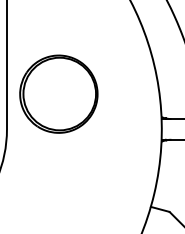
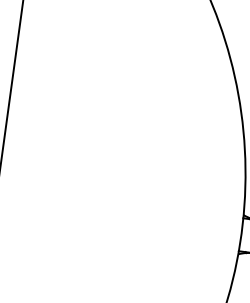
part: (58, 93) -> (85, 155), removed

